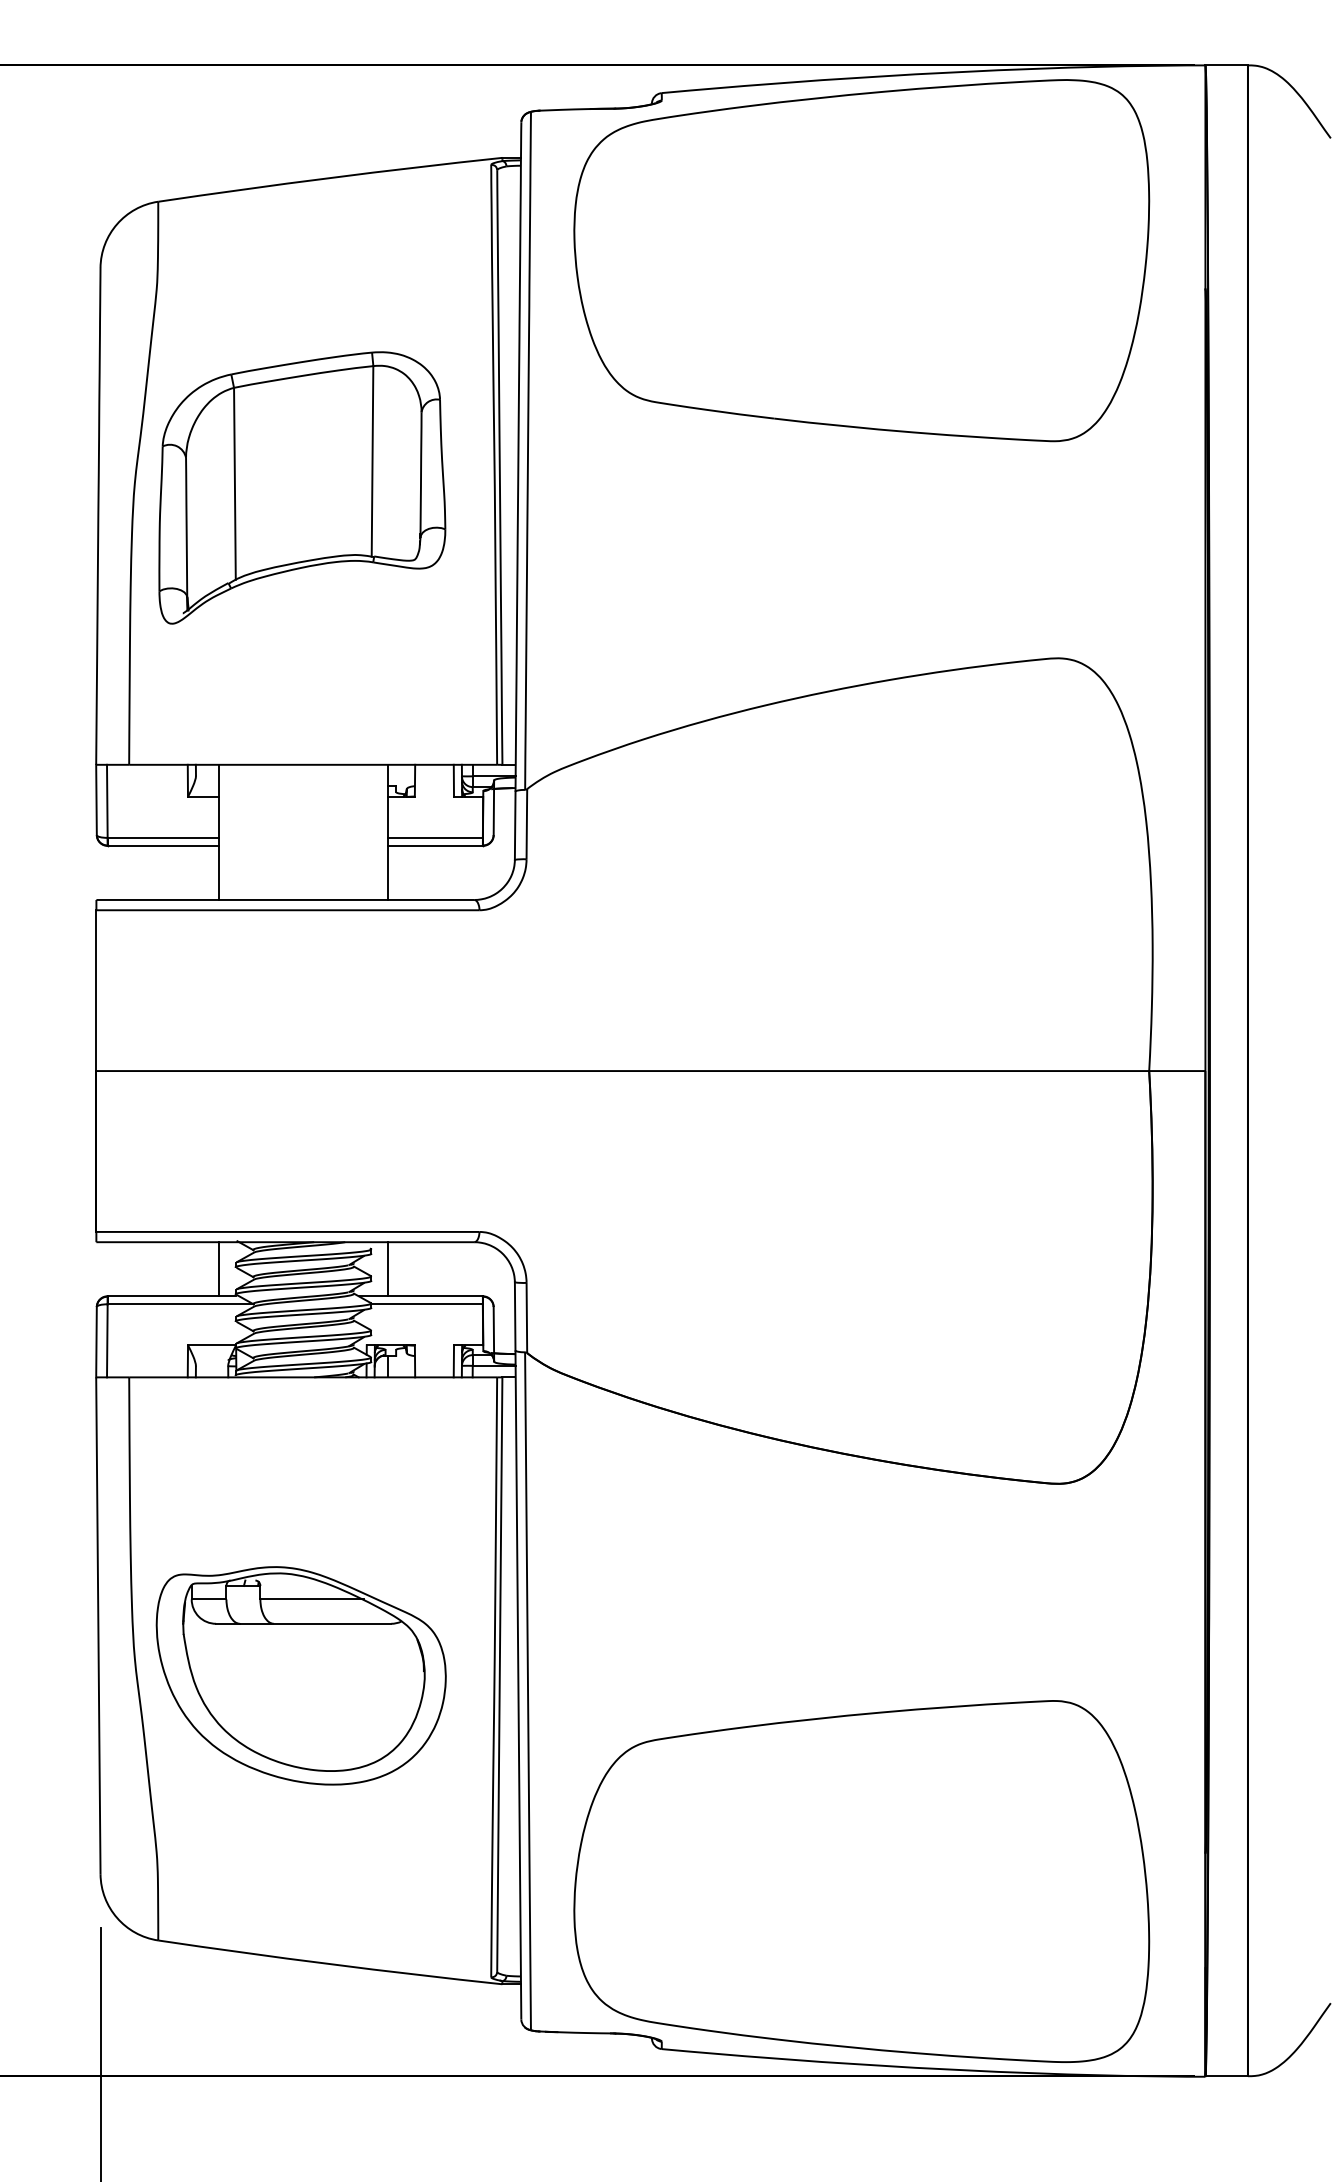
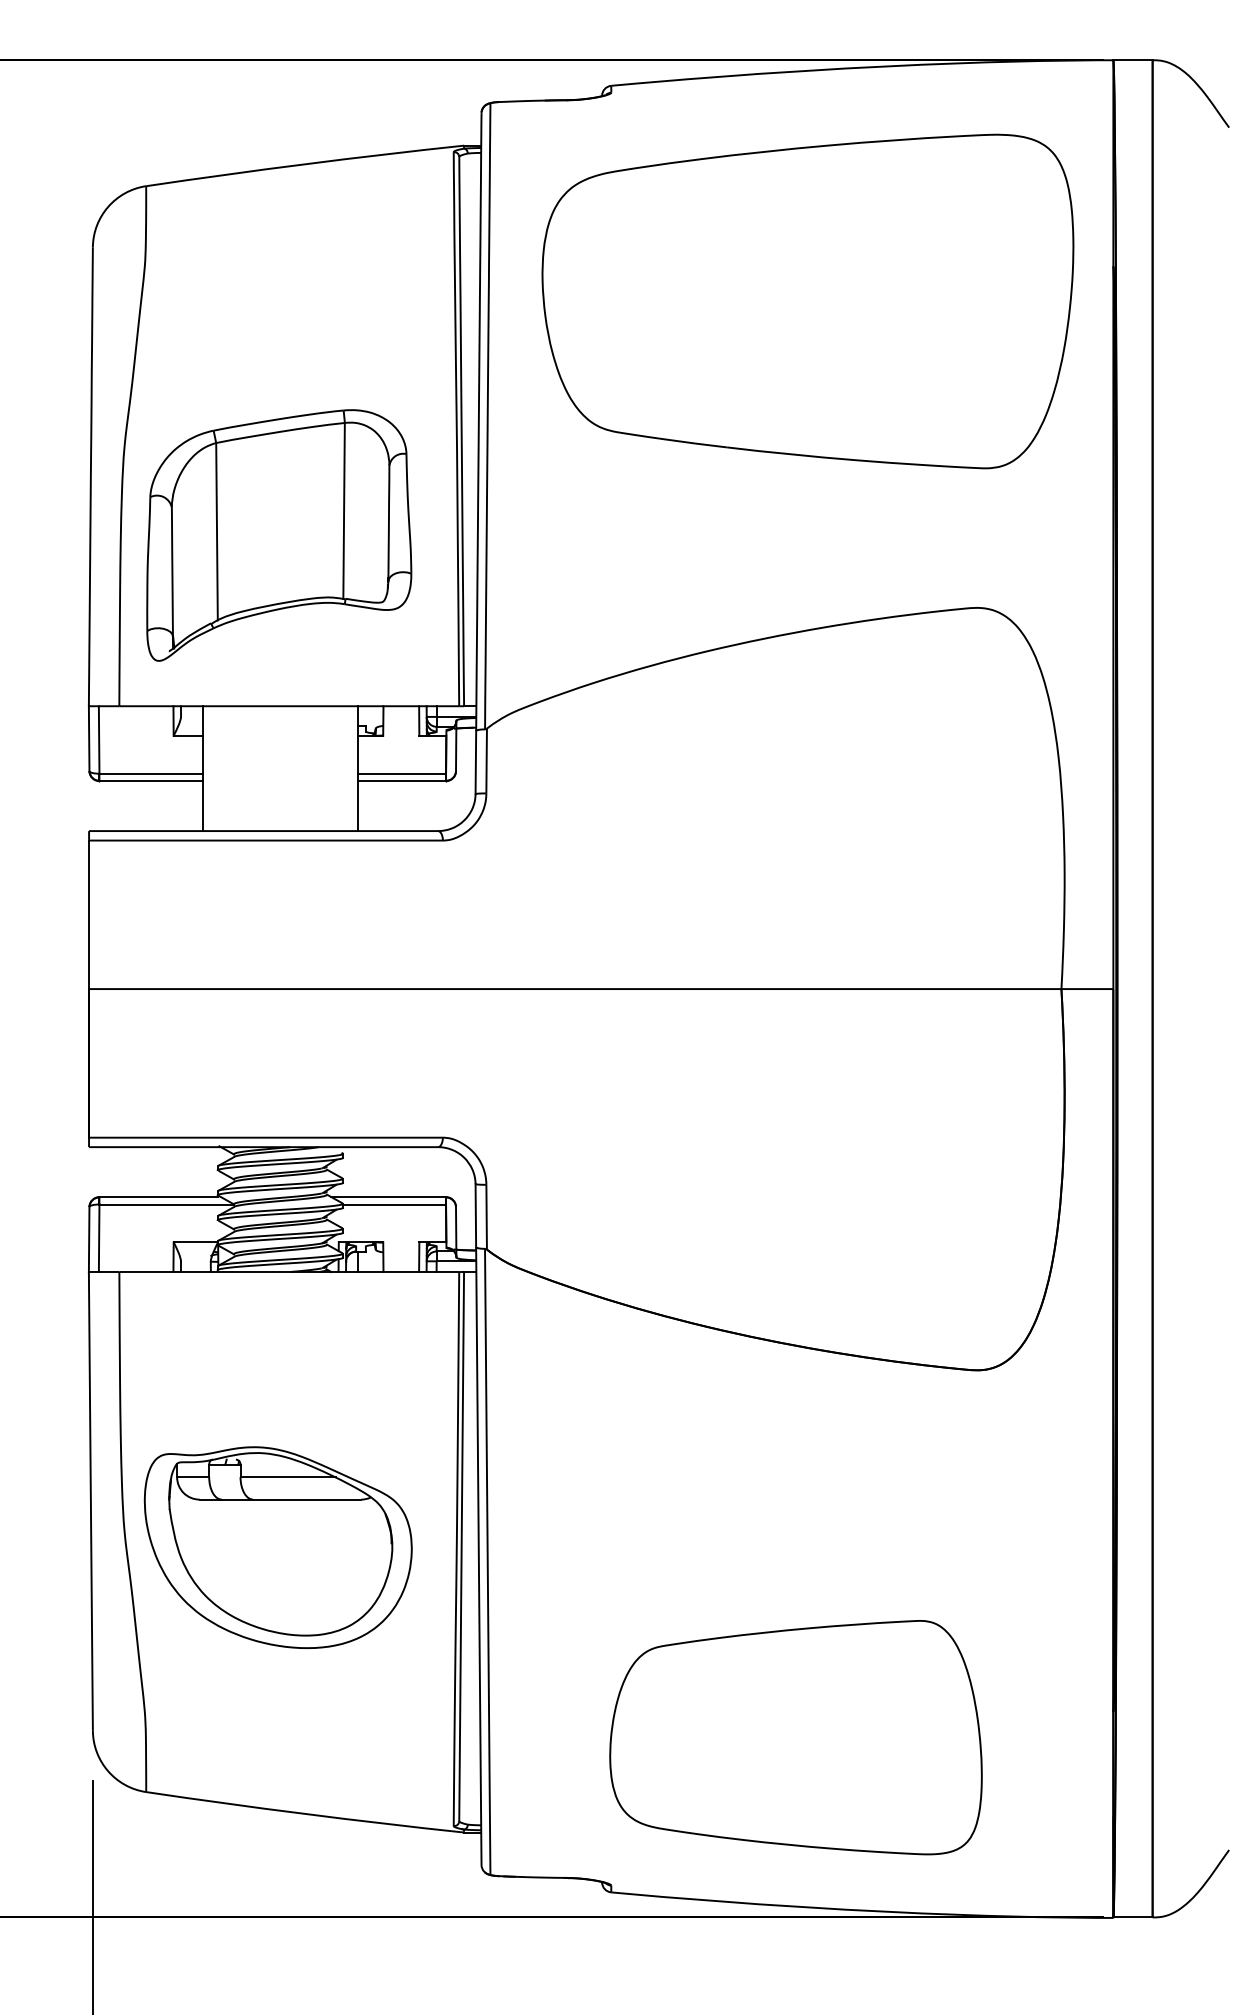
part: (861, 260) -> (807, 301), moved
part: (302, 487) -> (279, 535), moved
line: (219, 1269) -> (202, 1172), removed
line: (387, 1269) -> (357, 1172), removed
part: (861, 1881) -> (795, 1737), size x0.7

